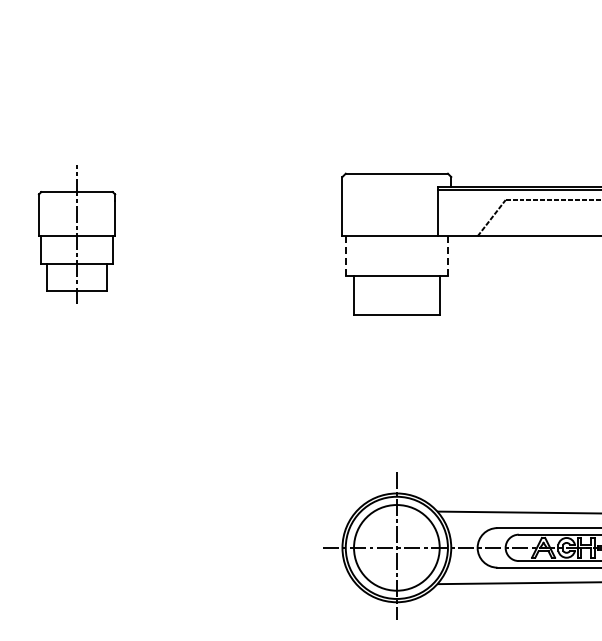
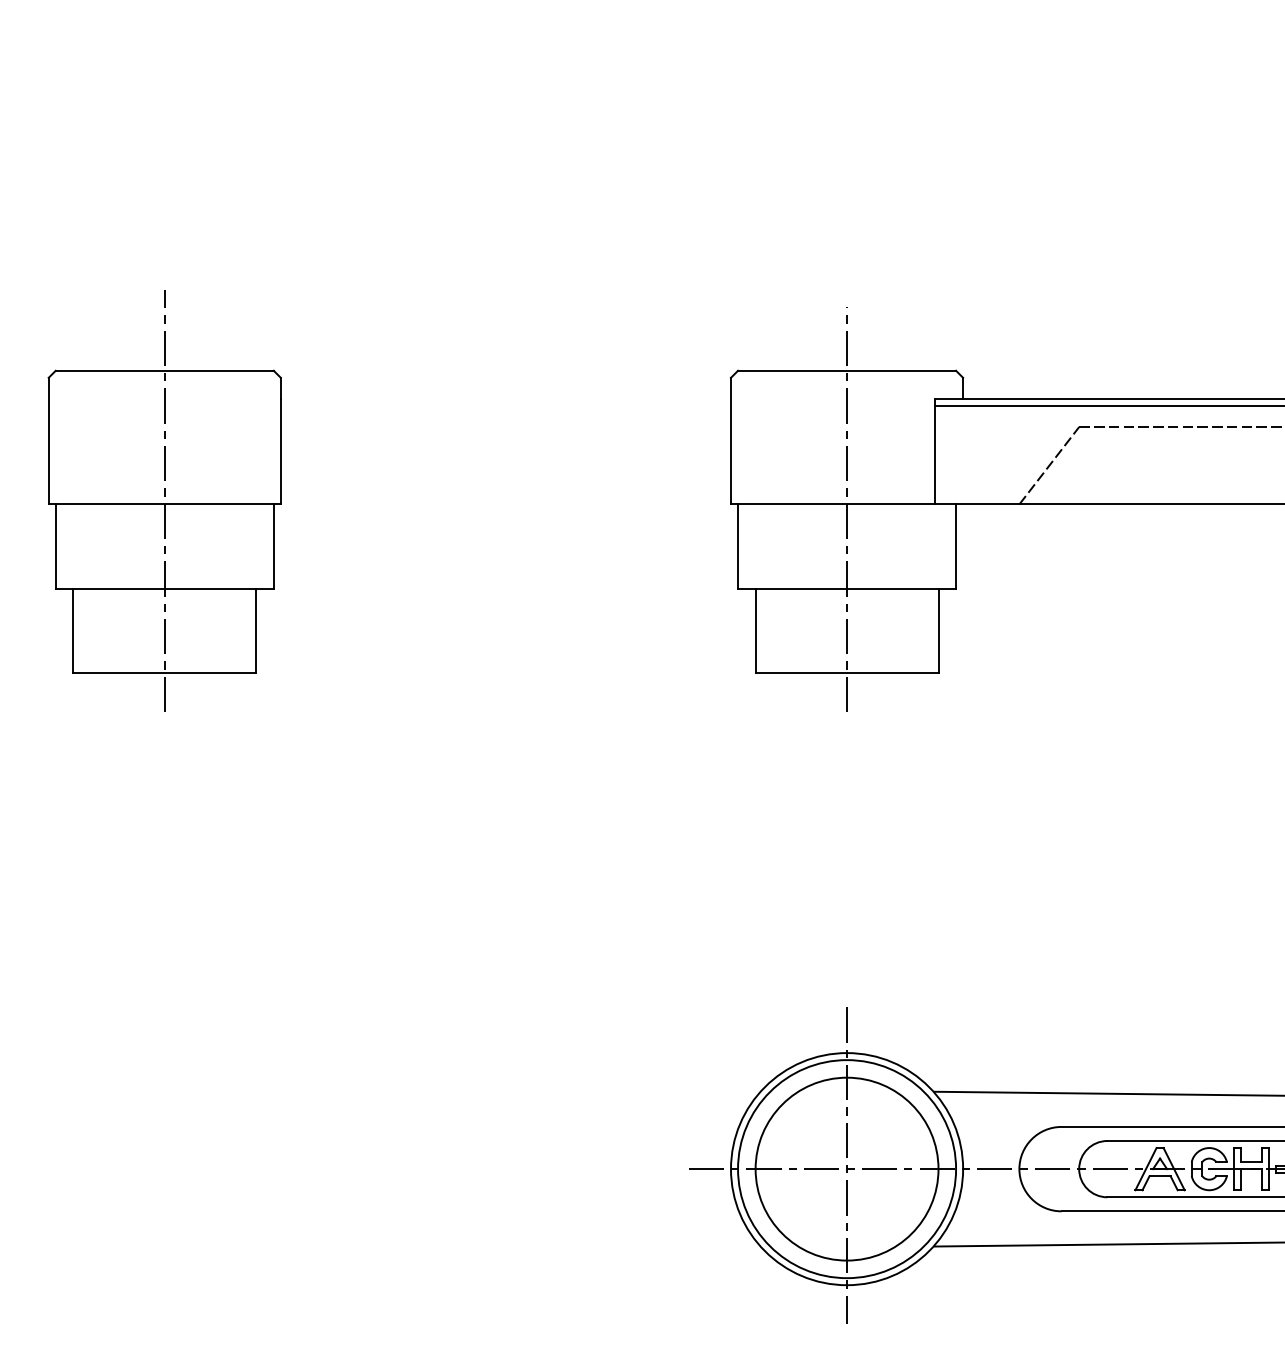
part: (76, 234) -> (163, 500), size x1.43
line: (396, 238) -> (846, 509), added
line: (345, 256) -> (737, 547), dashed -> solid
line: (447, 256) -> (955, 547), dashed -> solid

